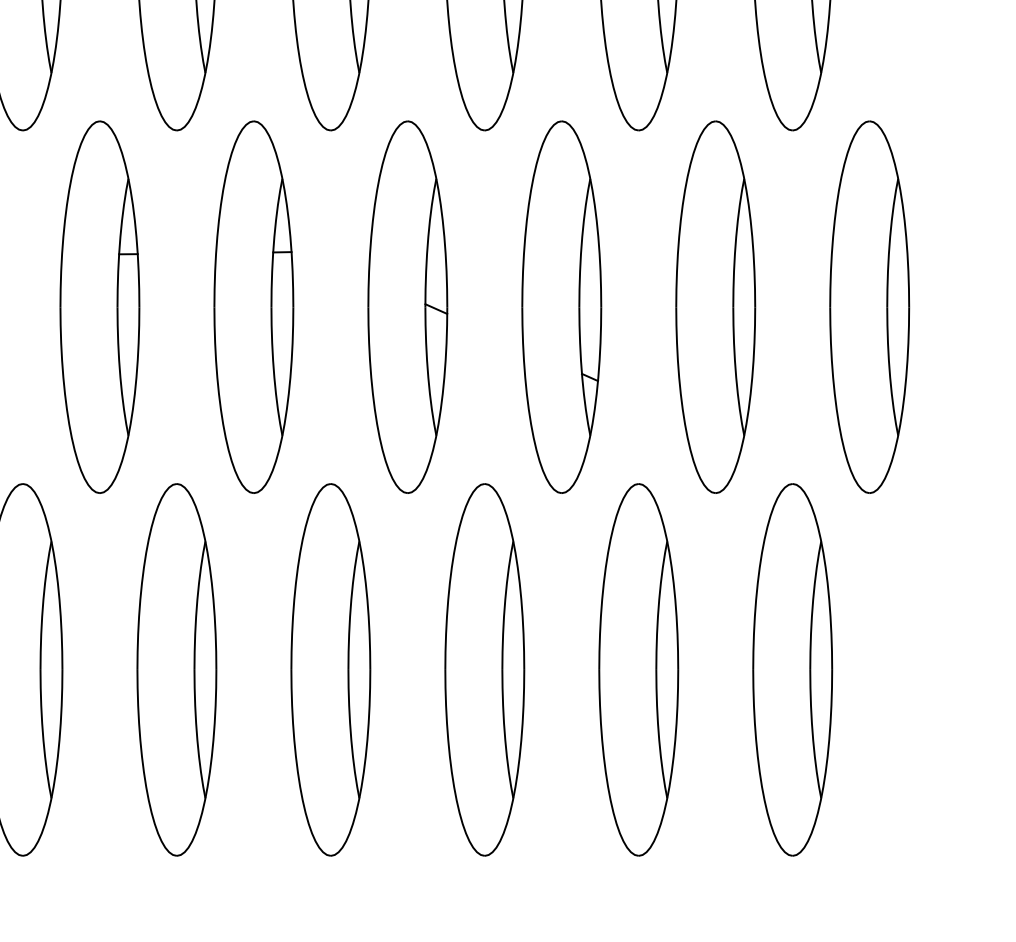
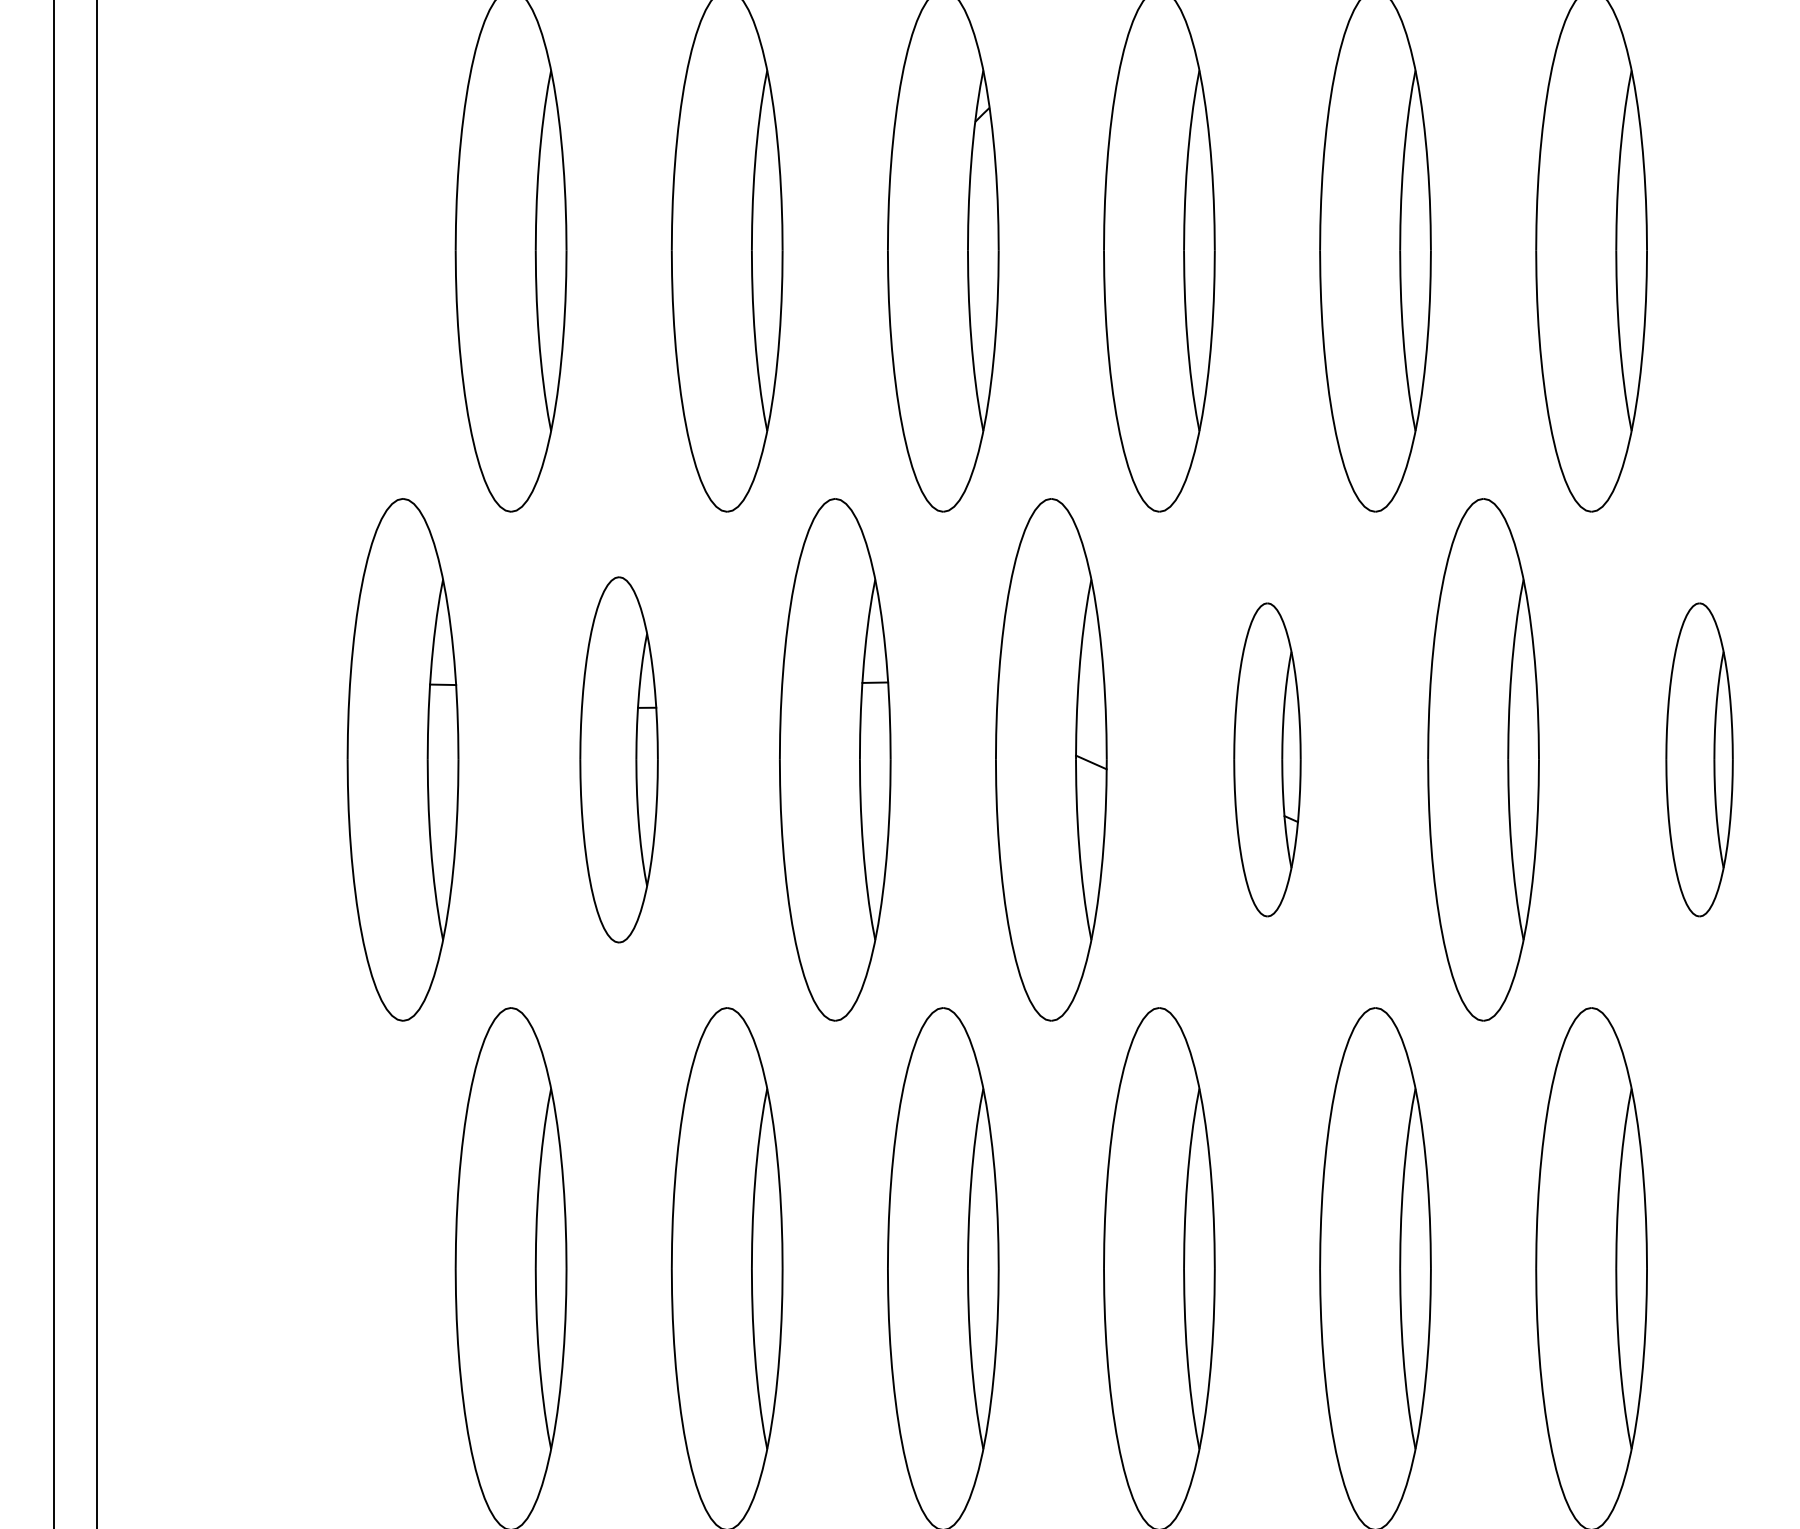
part: (99, 306) -> (618, 759), size x0.7
part: (561, 306) -> (1267, 759), size x0.6
part: (869, 306) -> (1699, 759), size x0.6

